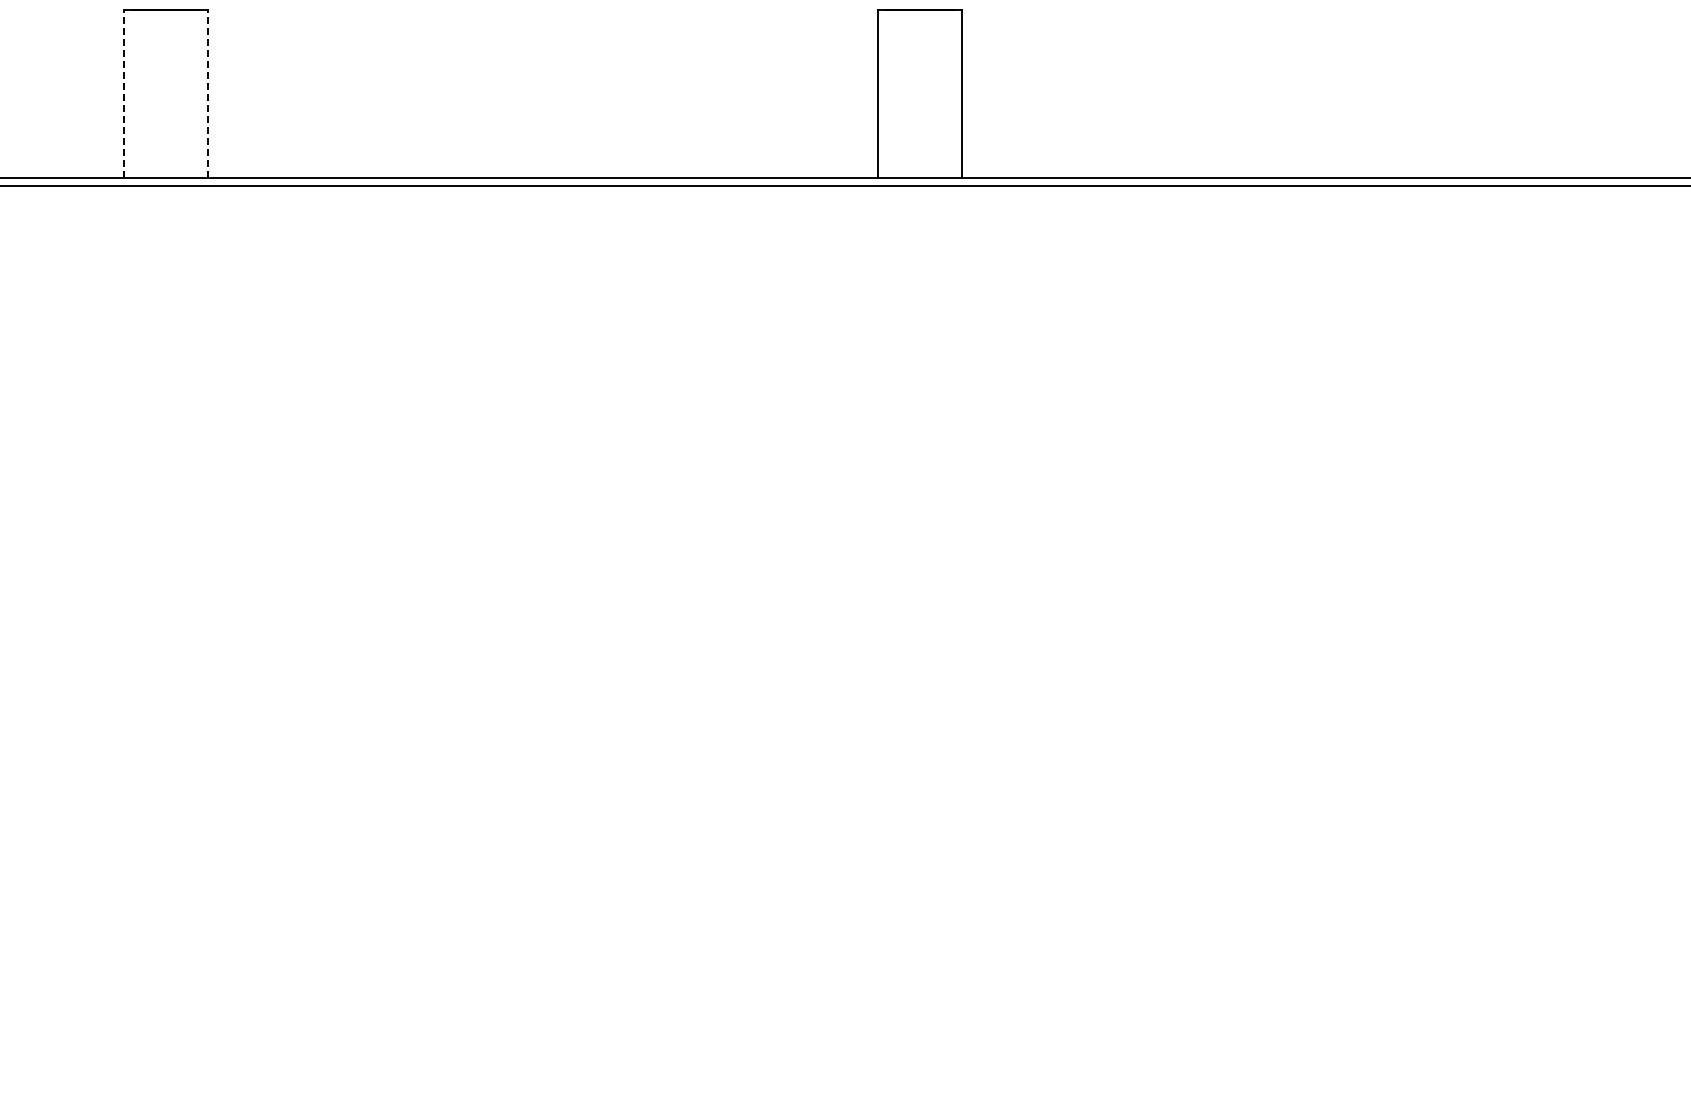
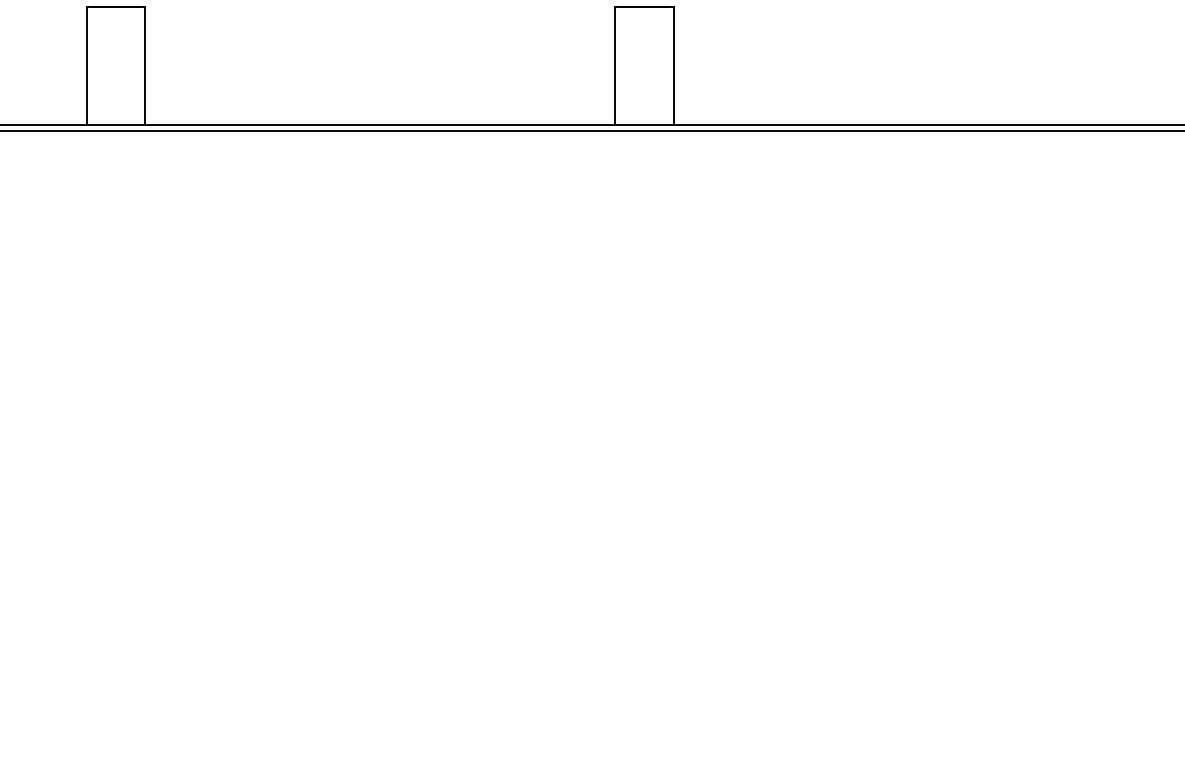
line: (123, 94) -> (86, 66), dashed -> solid
line: (207, 94) -> (145, 66), dashed -> solid

